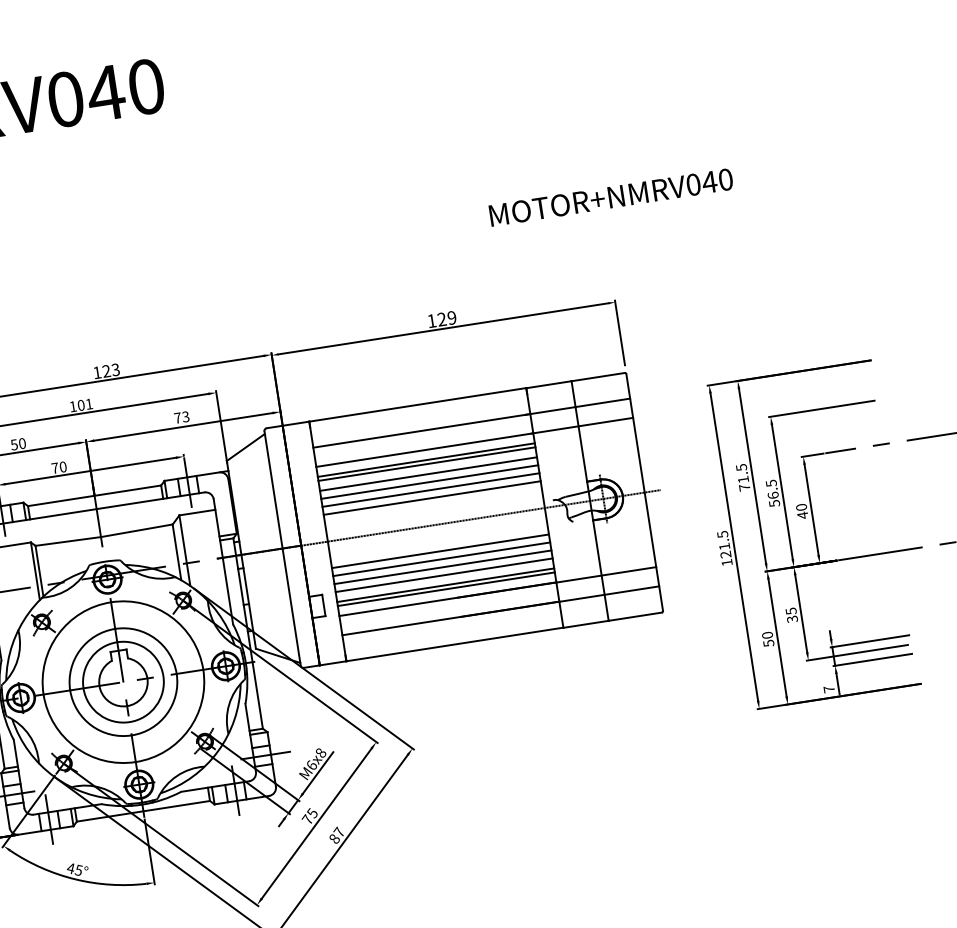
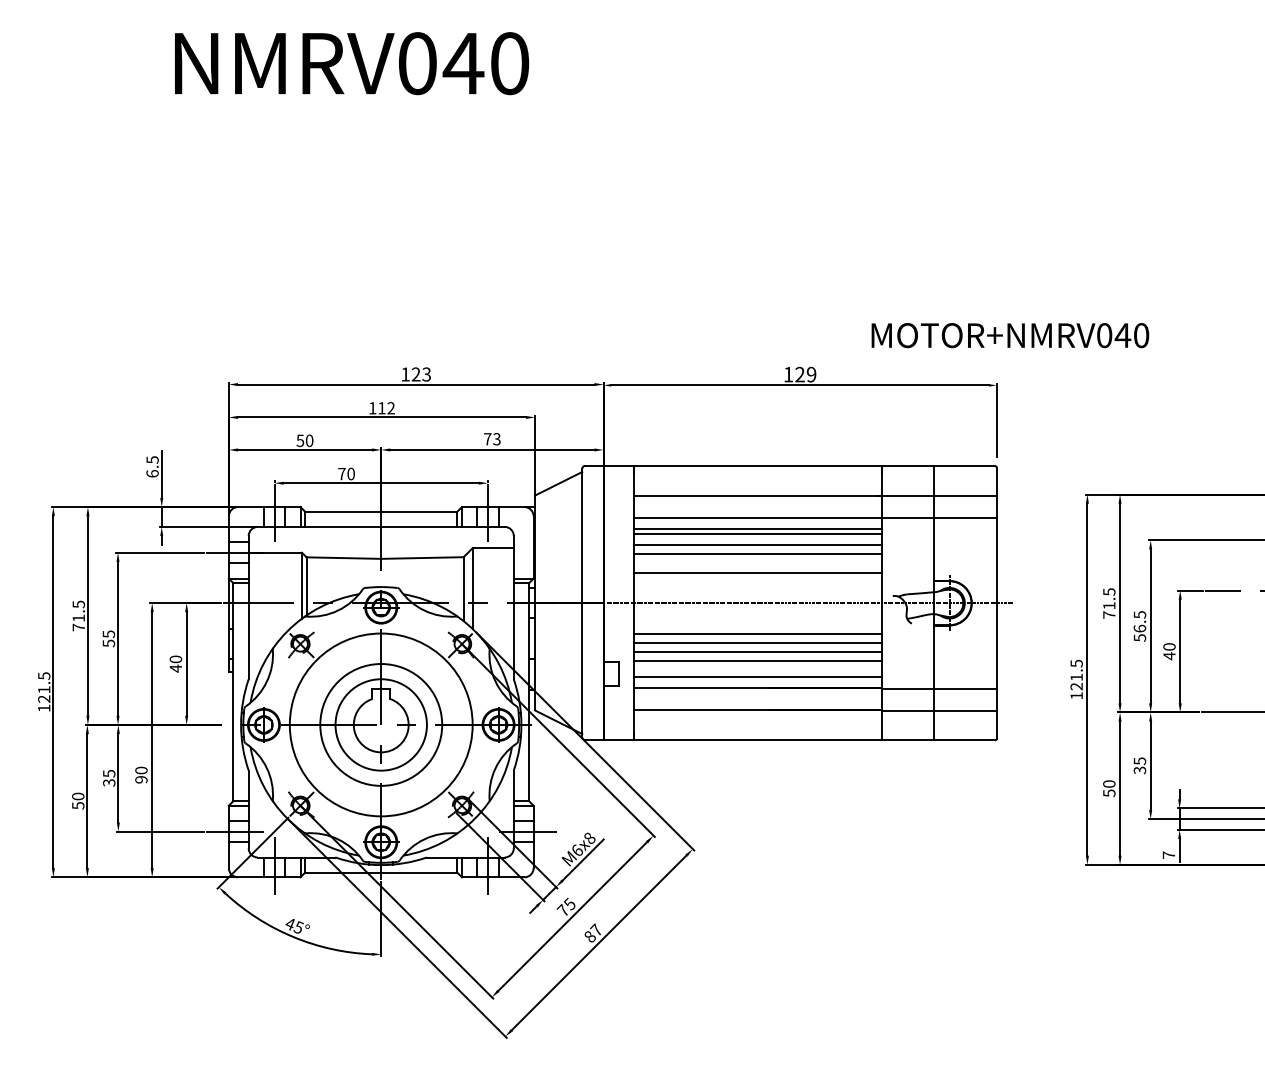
text: (611, 197) -> (1010, 335), moved
text: (85, 404) -> (386, 408), 101 -> 112
line: (431, 490) -> (758, 563), removed
line: (445, 585) -> (758, 672), removed

